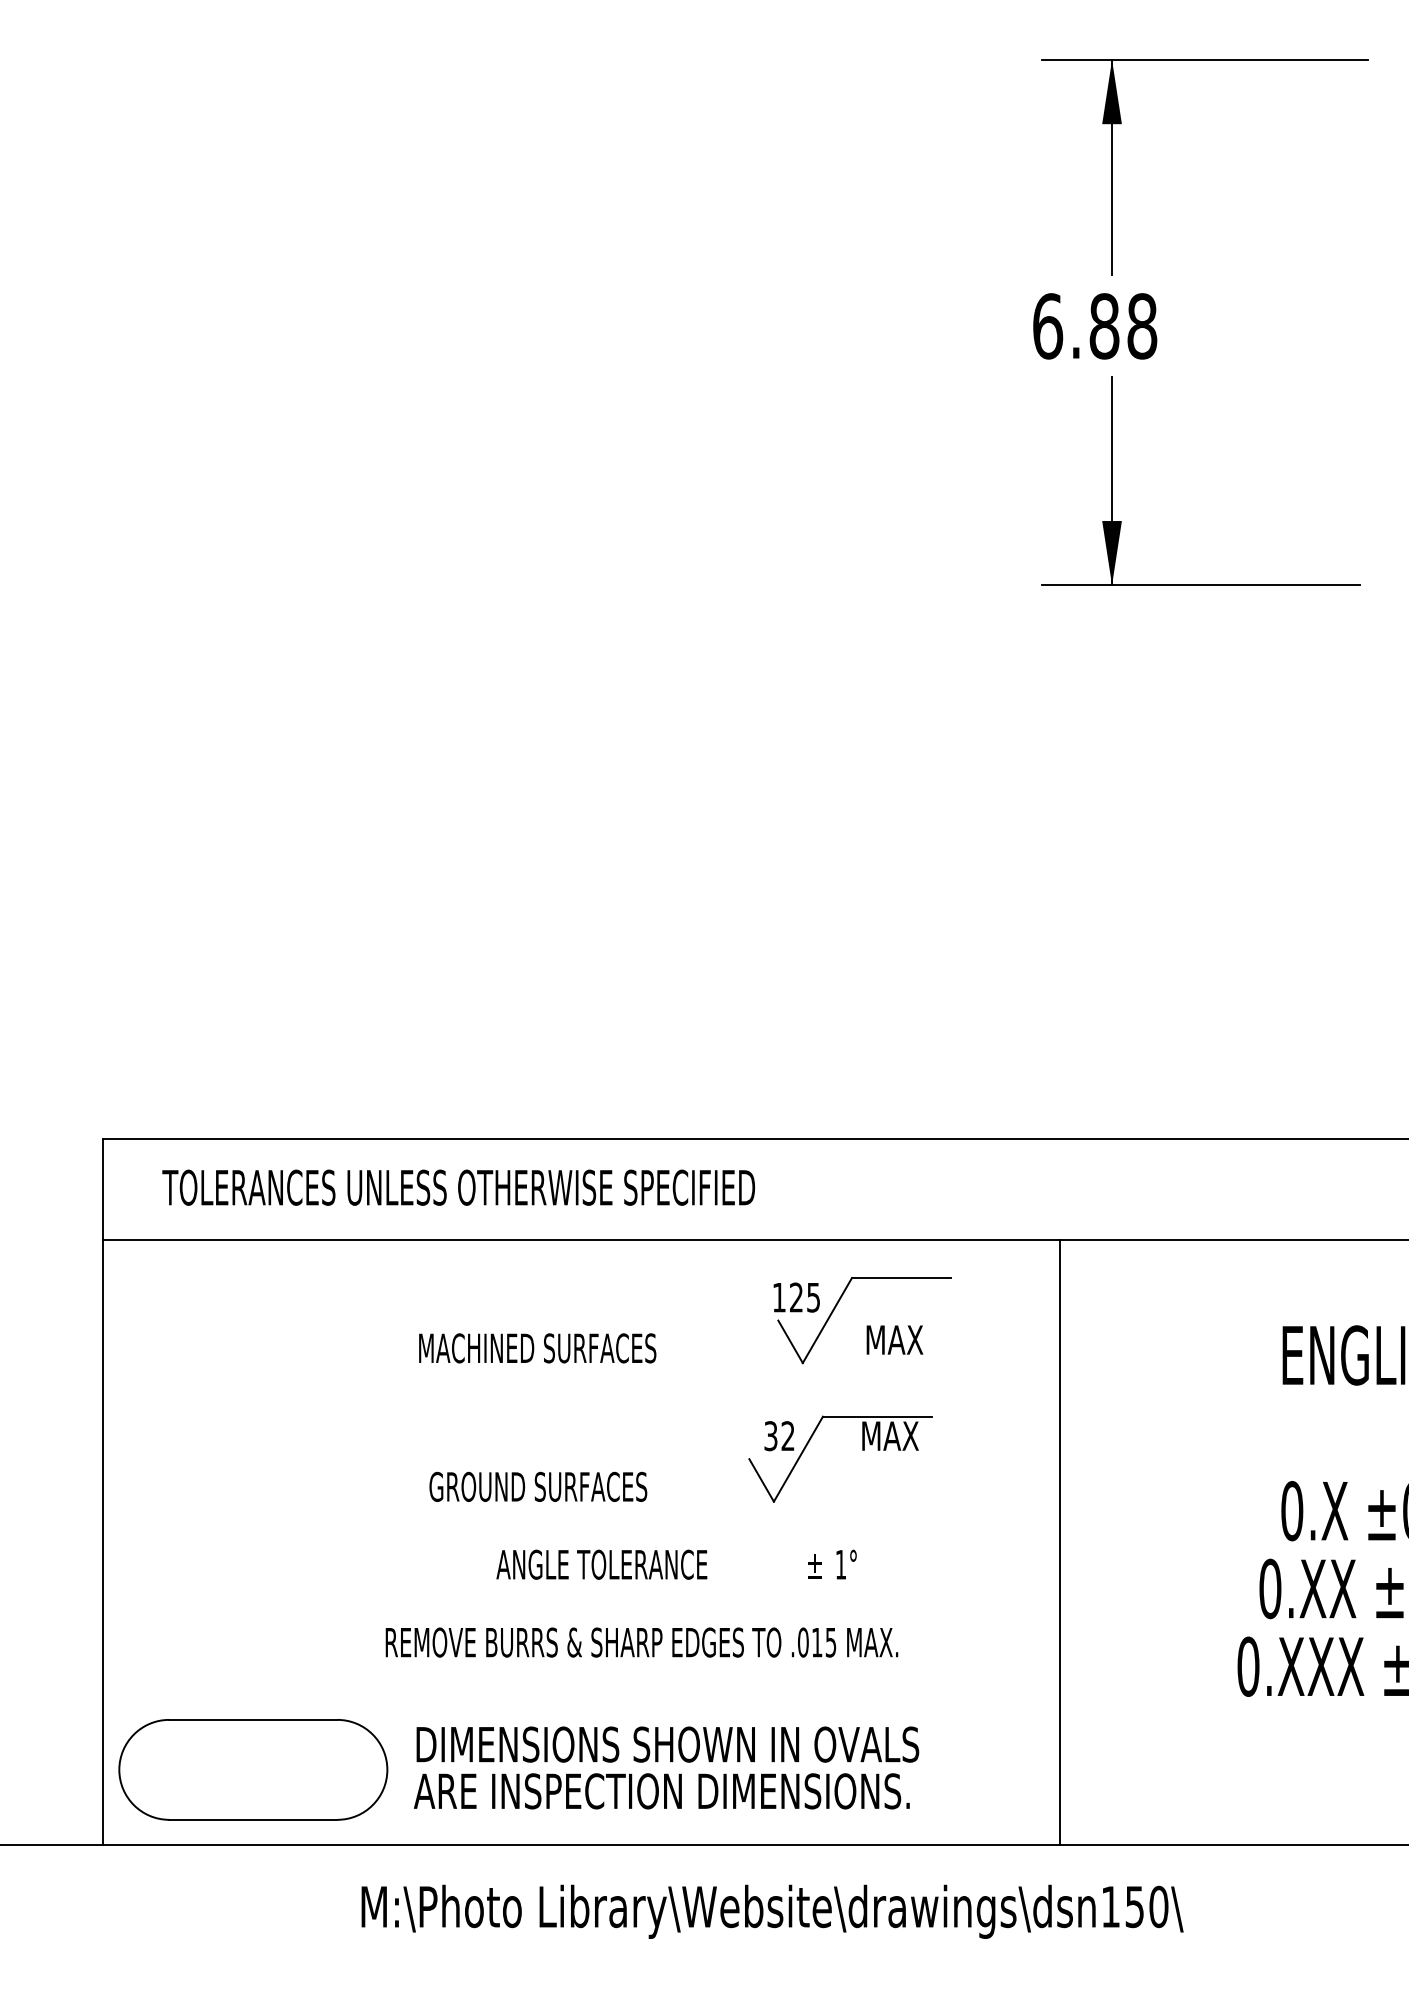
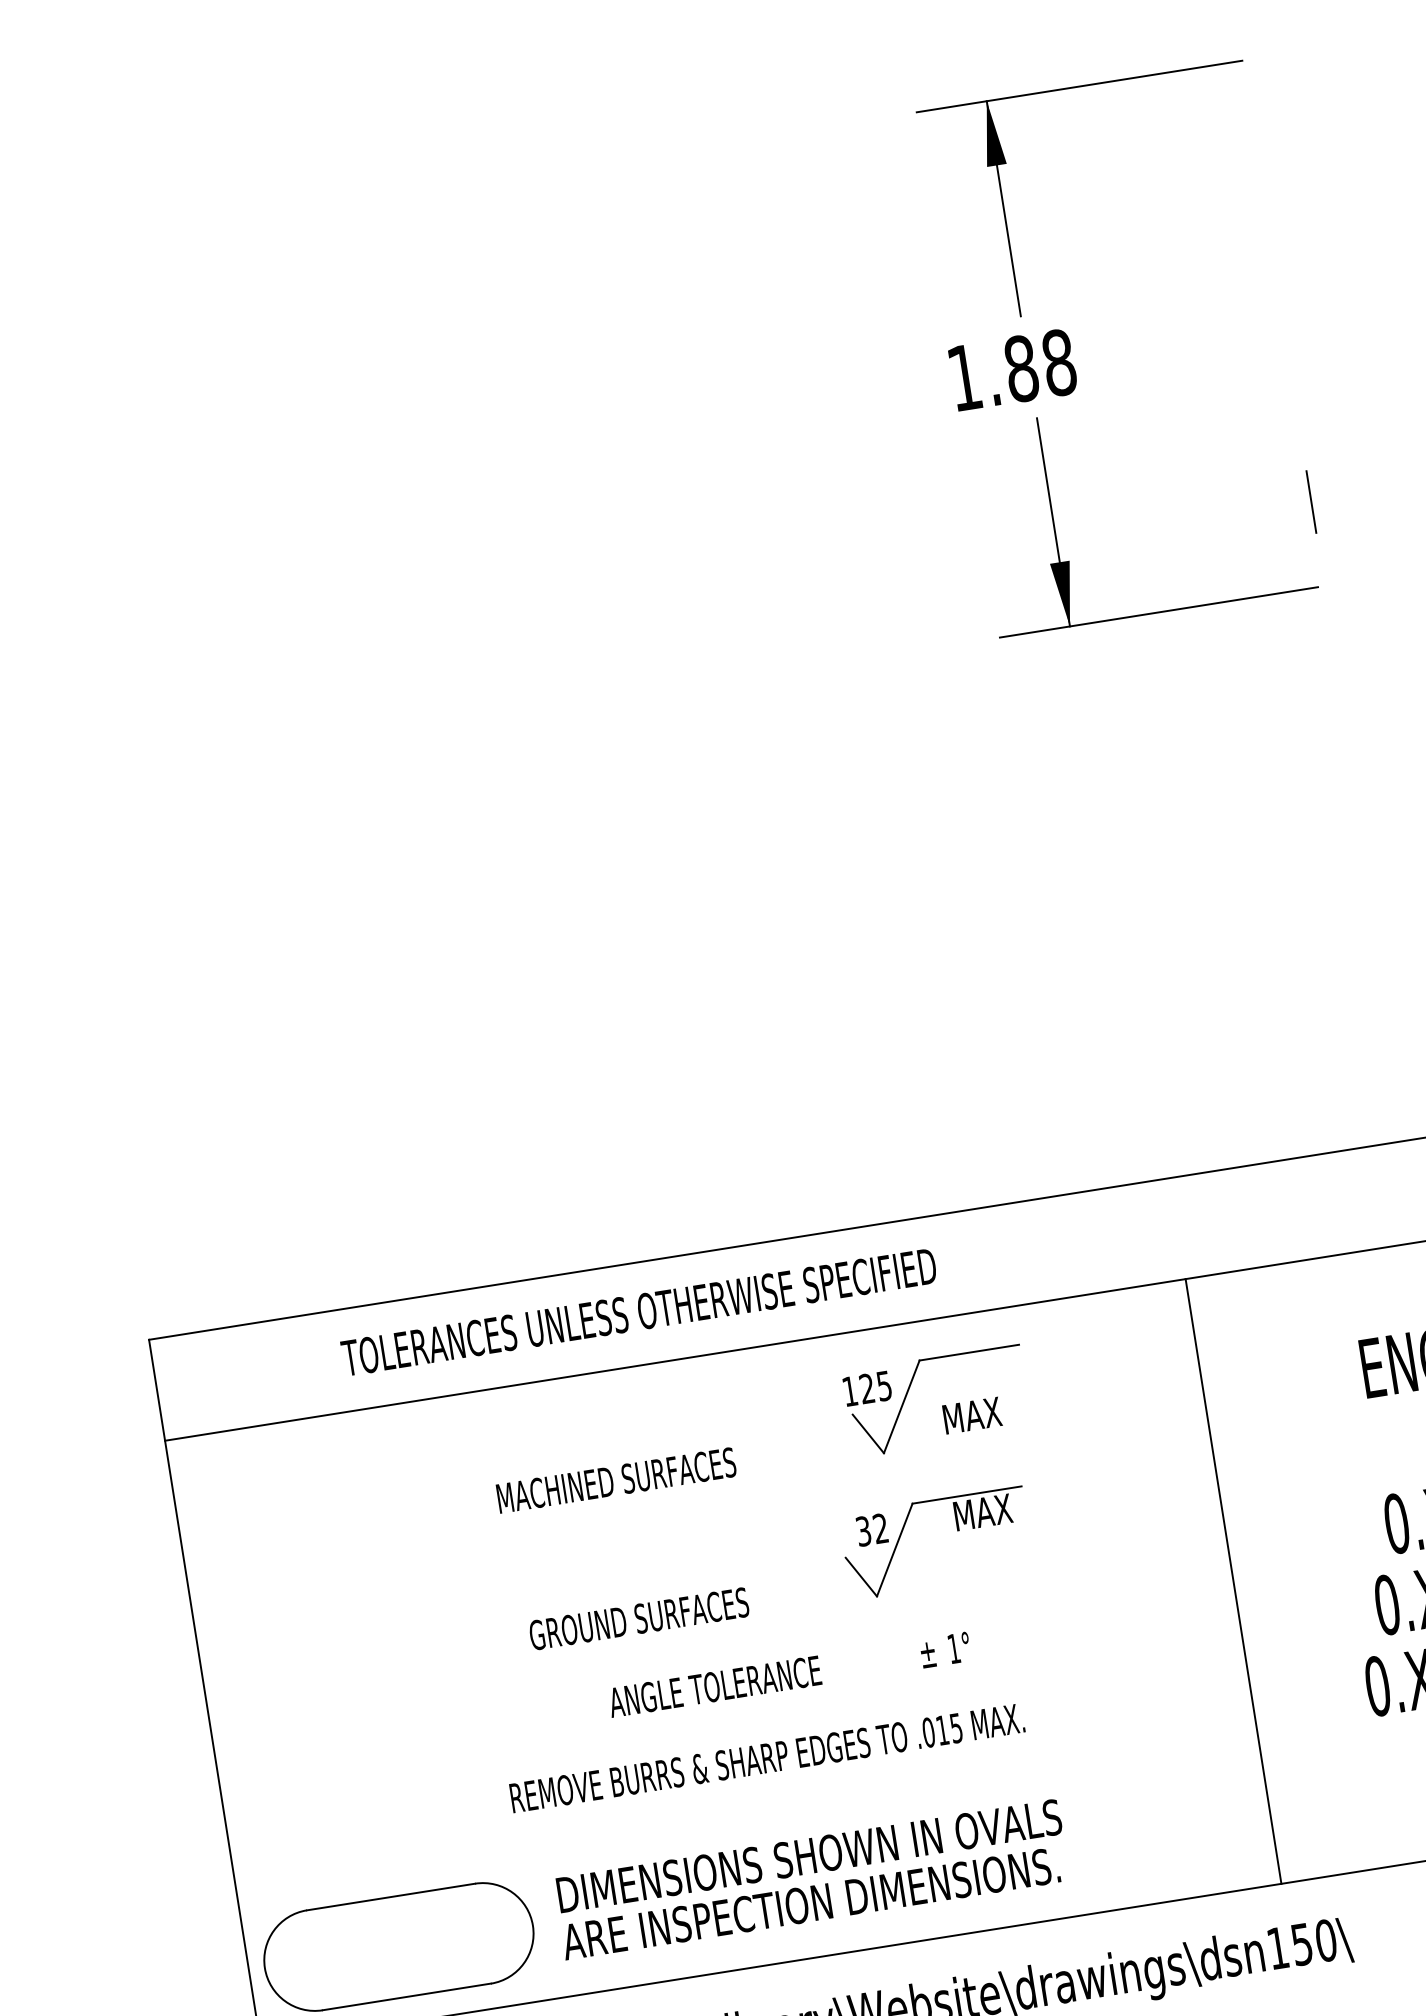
text: (1048, 326) -> (965, 377), 6.88 -> 1.88
line: (1366, 501) -> (1311, 502), added
text: (458, 1187) -> (638, 1312), moved
line: (1060, 1541) -> (1233, 1580), moved

